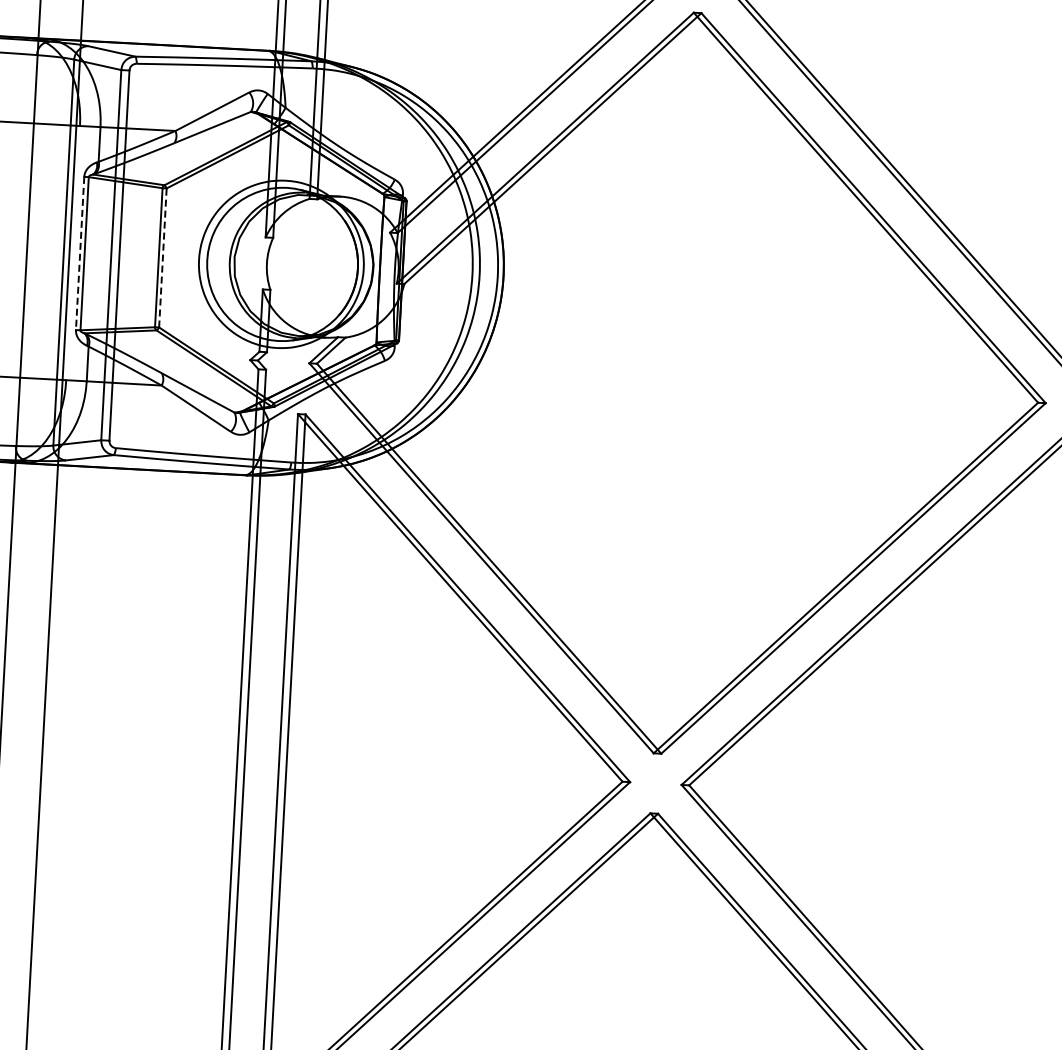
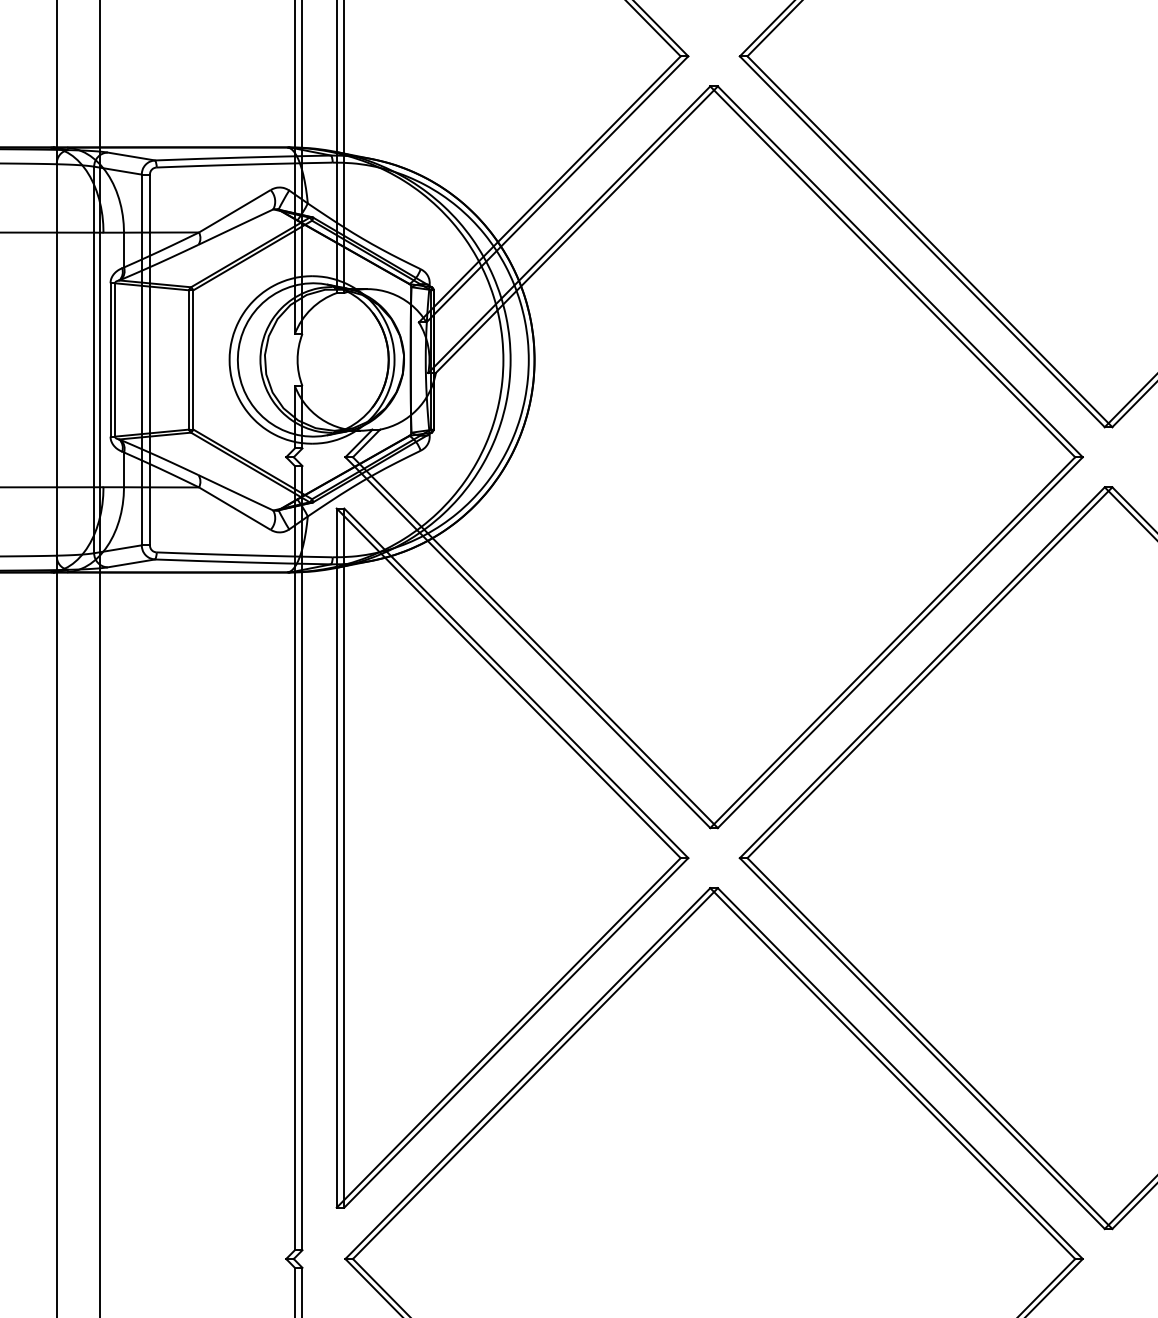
line: (80, 253) -> (110, 359), dashed -> solid
line: (163, 257) -> (193, 359), dashed -> solid

